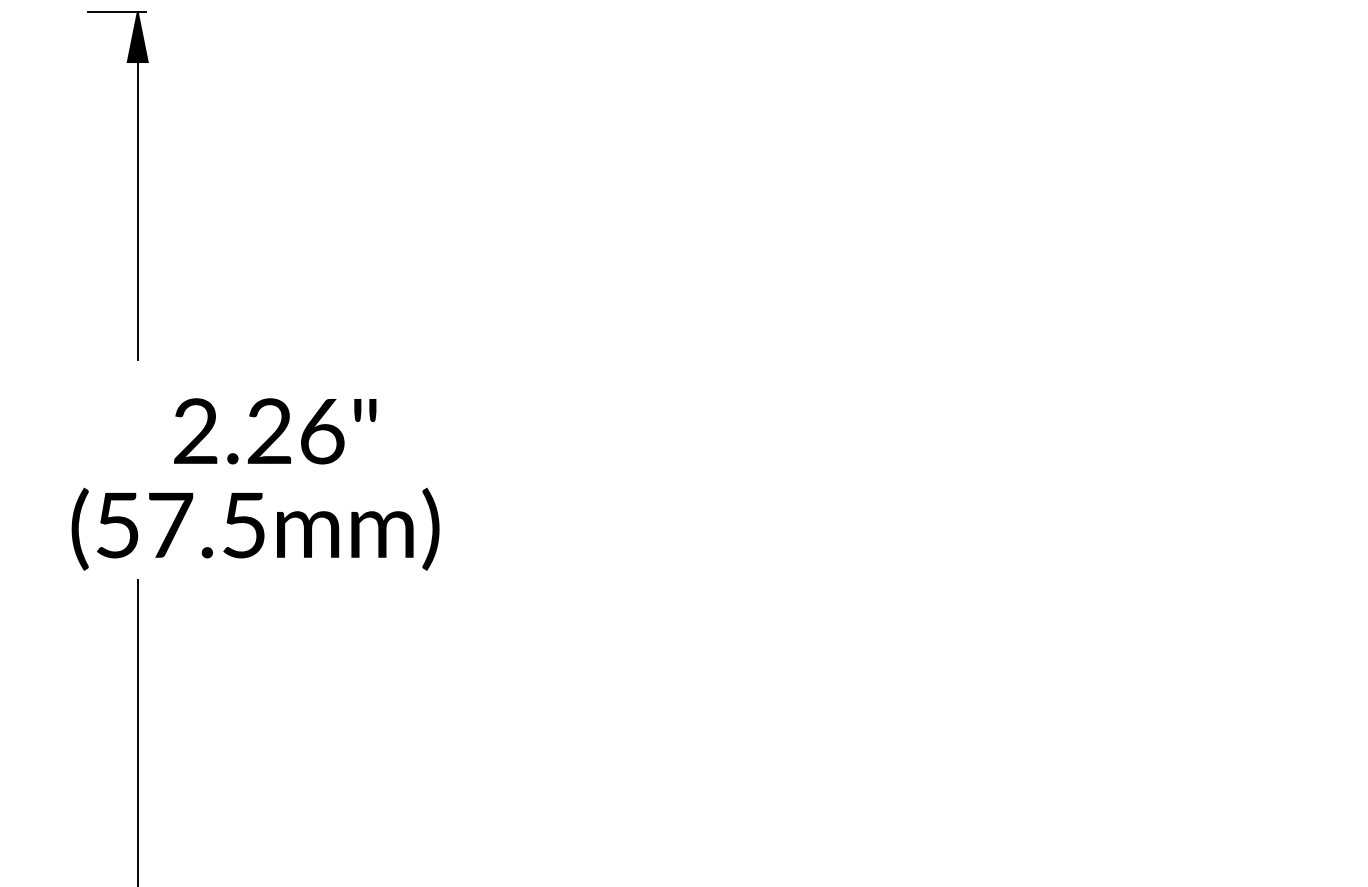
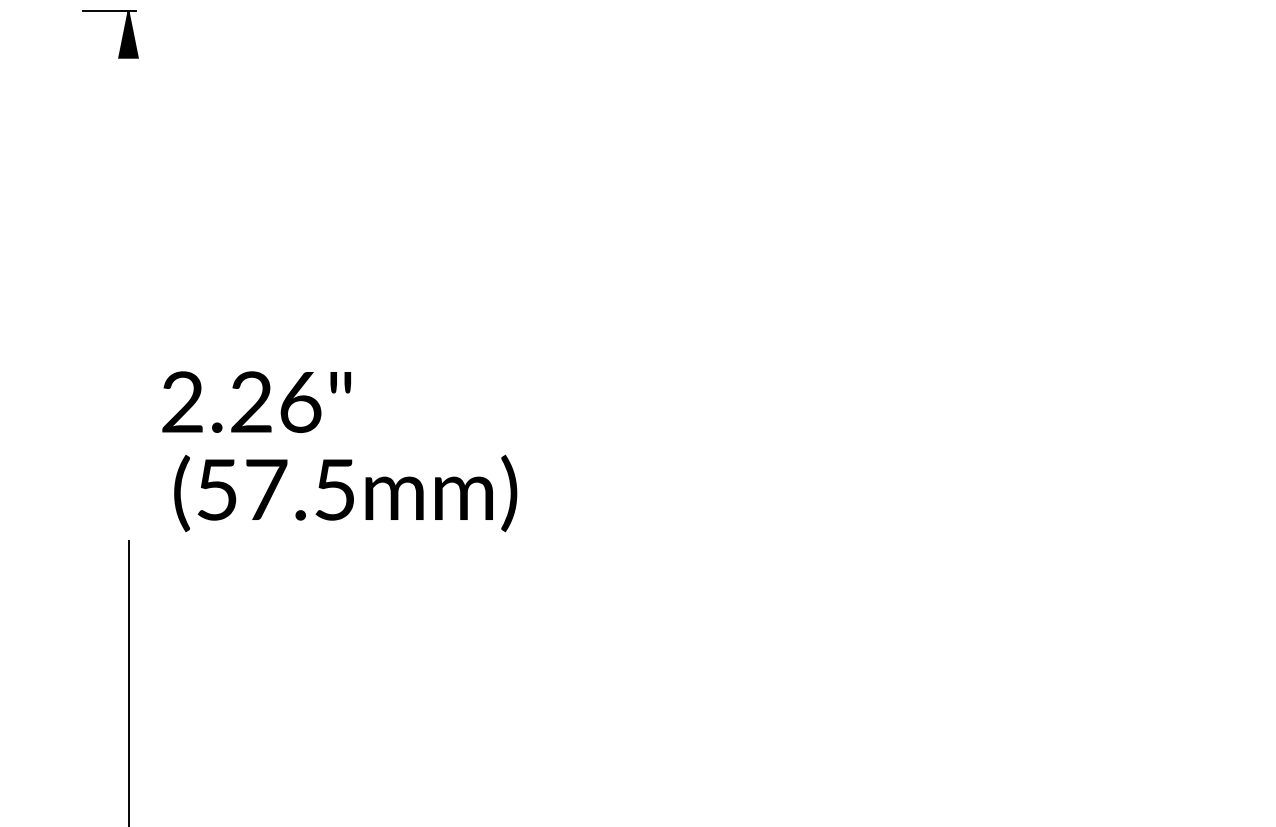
line: (137, 186) -> (128, 173), removed
text: (255, 528) -> (345, 492), moved

